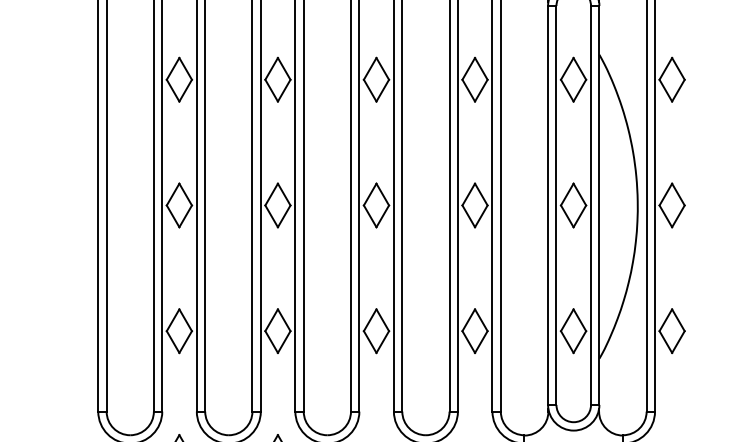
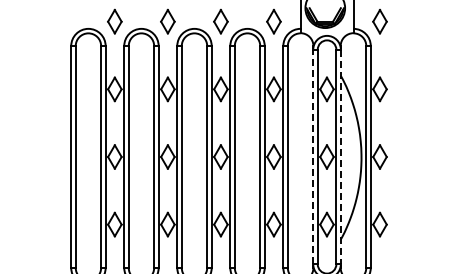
line: (548, 204) -> (313, 156), solid -> dashed
line: (598, 206) -> (340, 157), solid -> dashed

